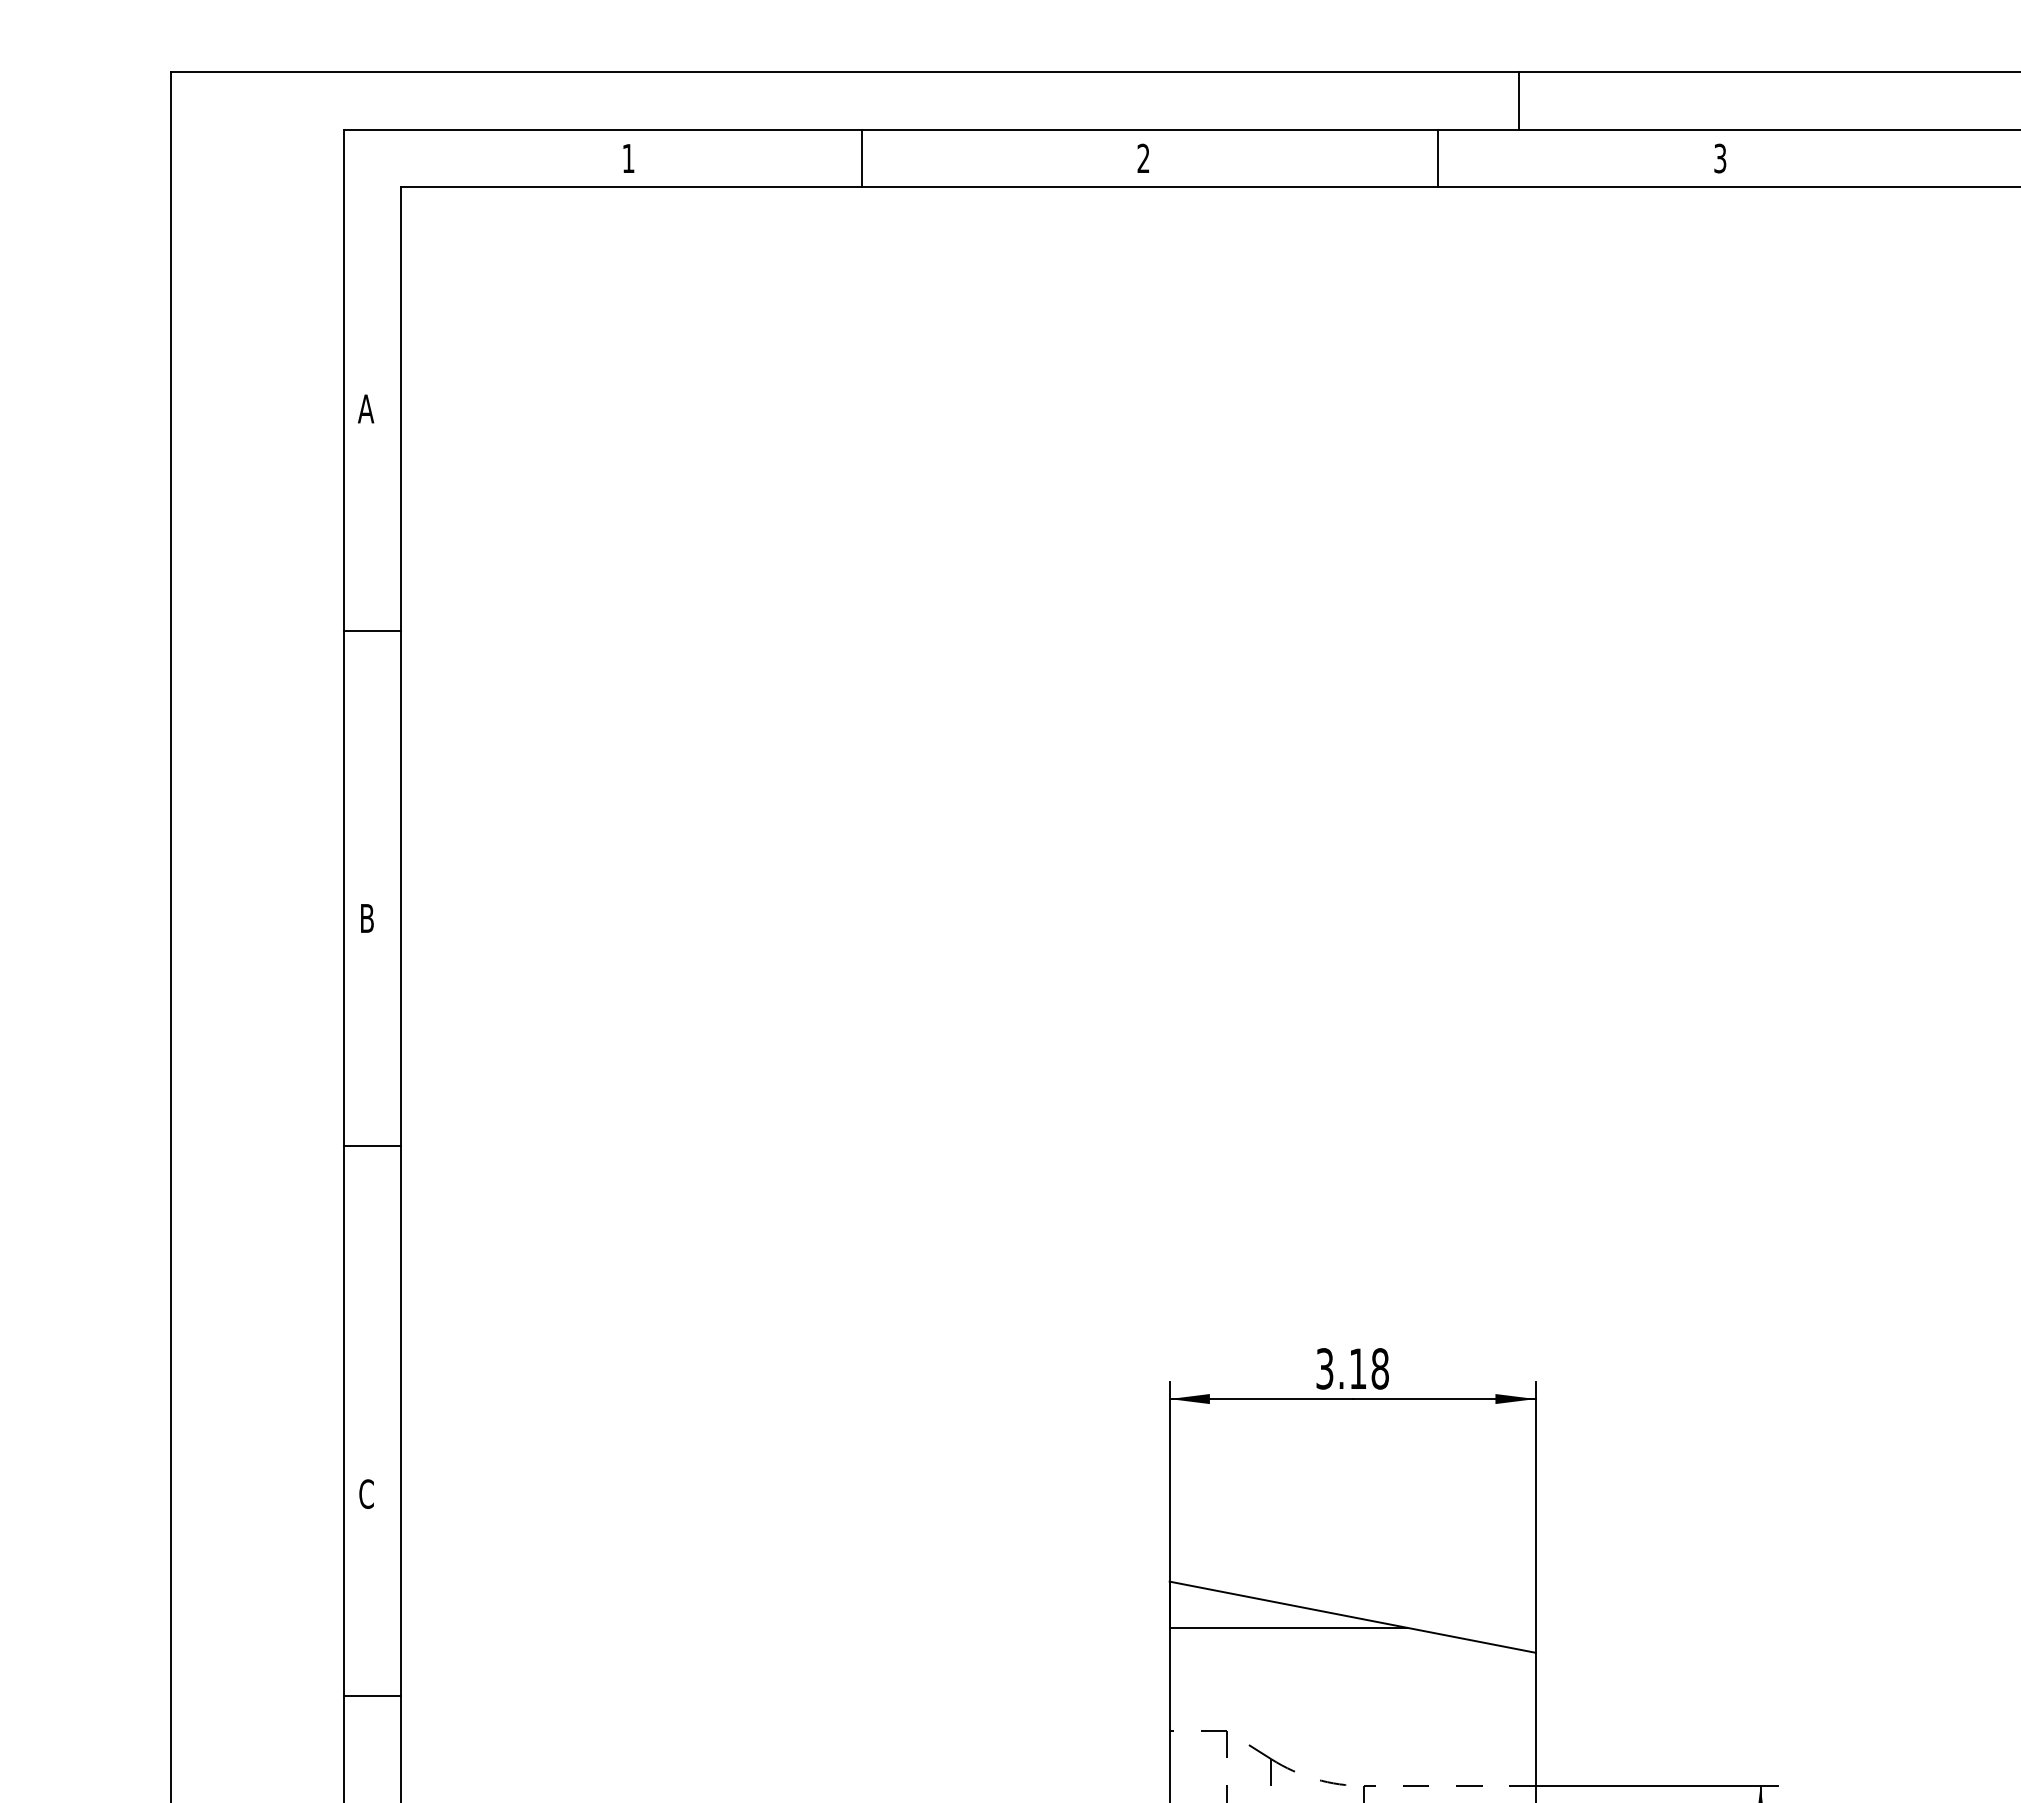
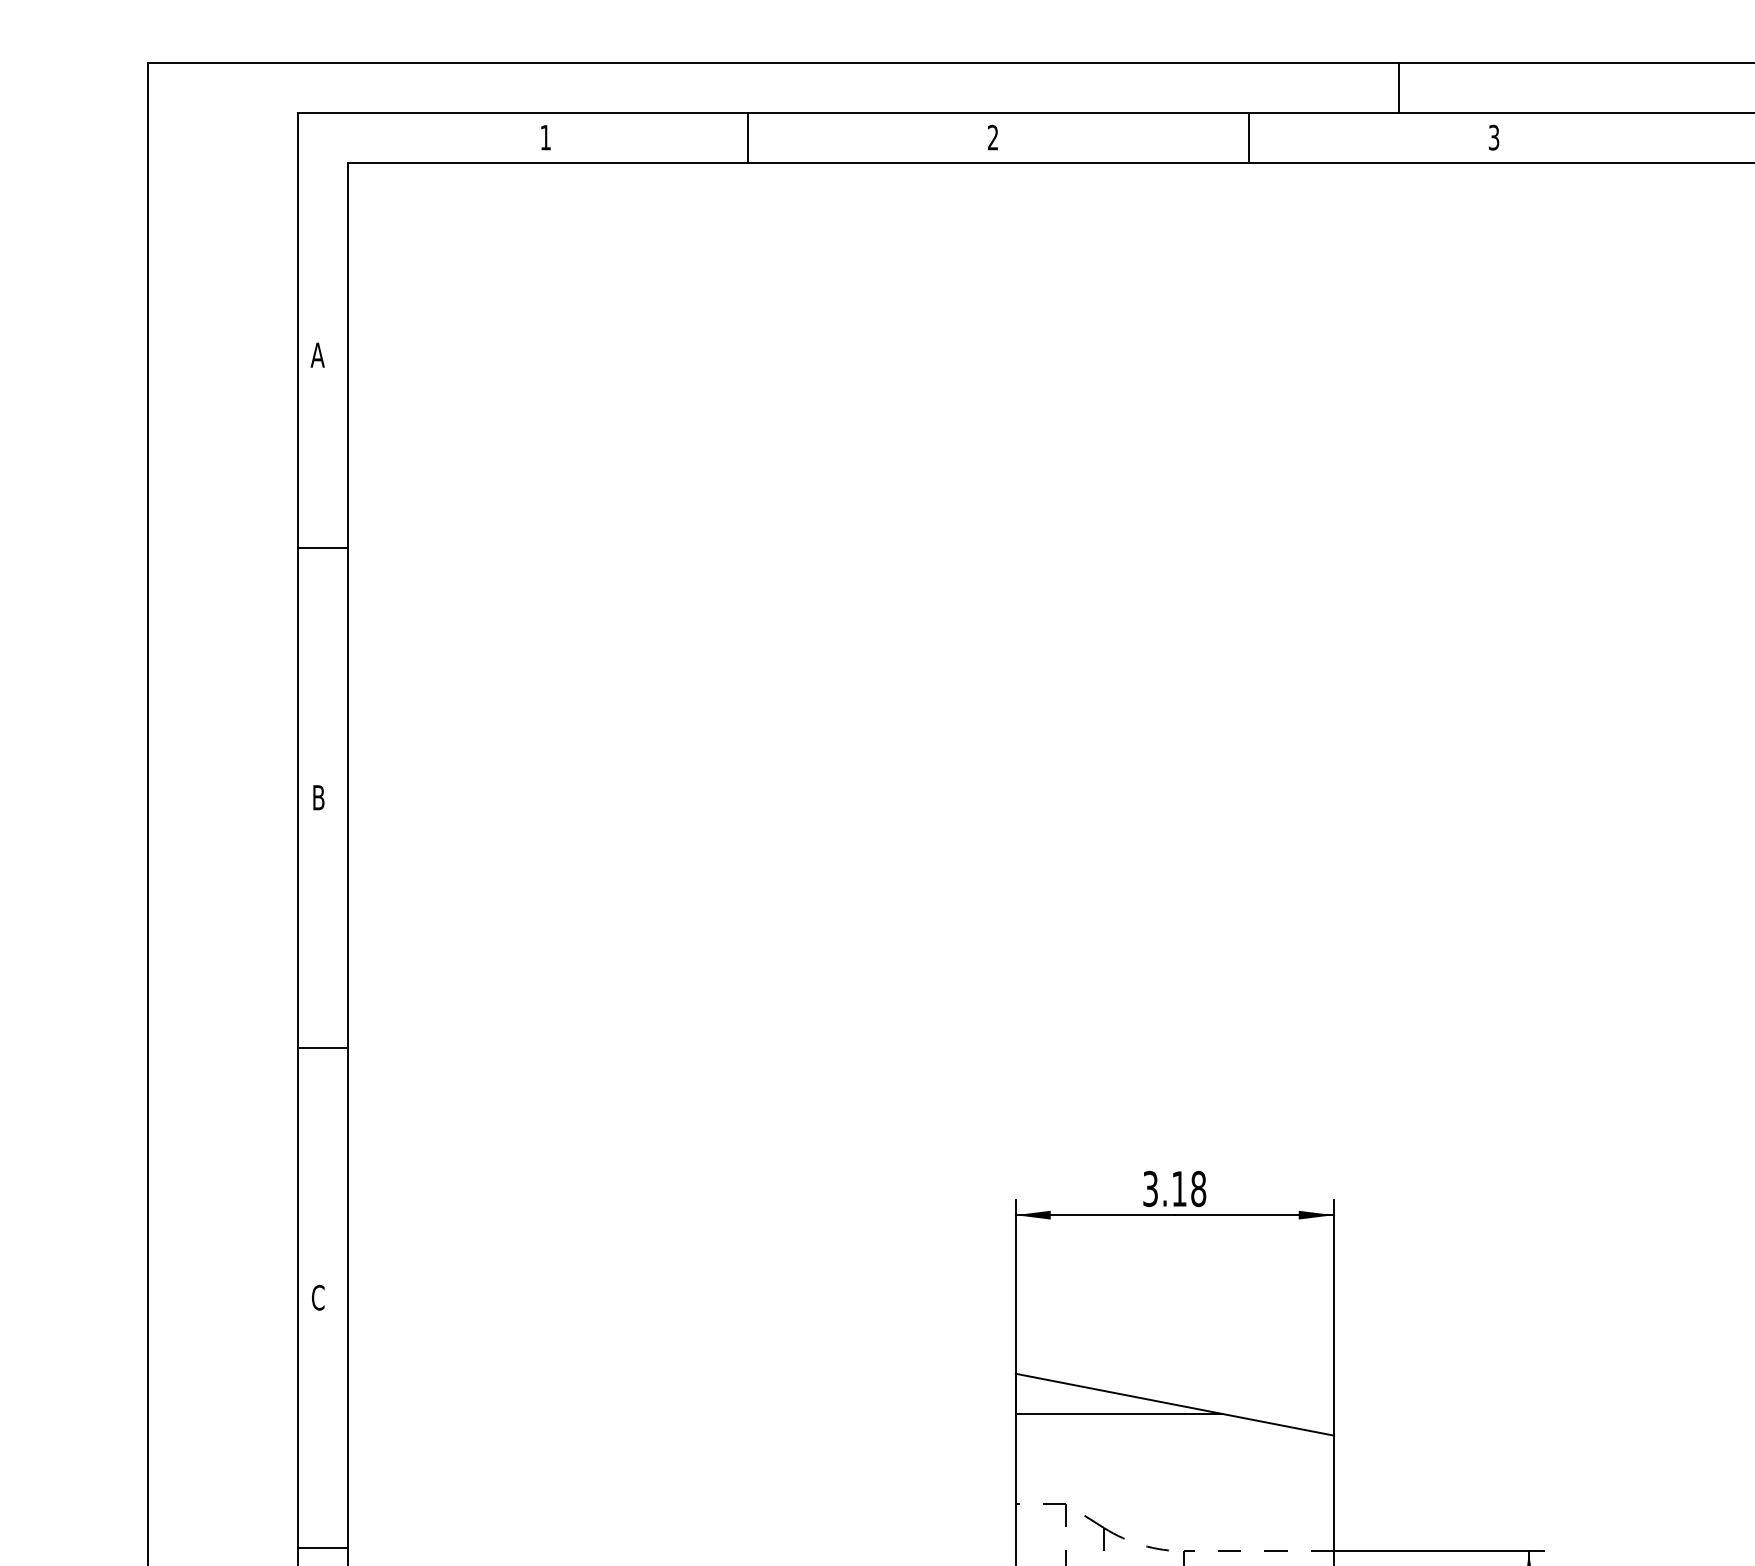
line: (1519, 100) -> (1398, 87), moved
line: (372, 1146) -> (323, 1047), moved
line: (372, 1696) -> (323, 1548), moved

